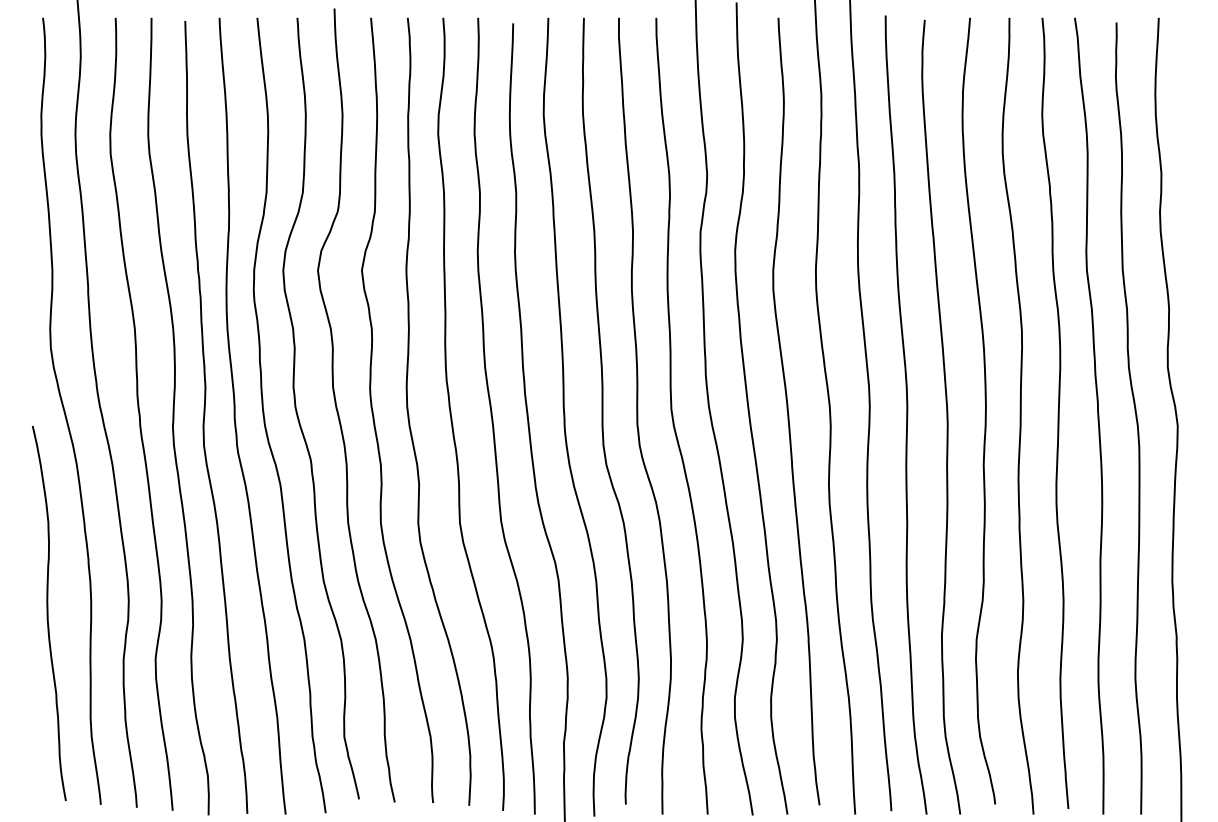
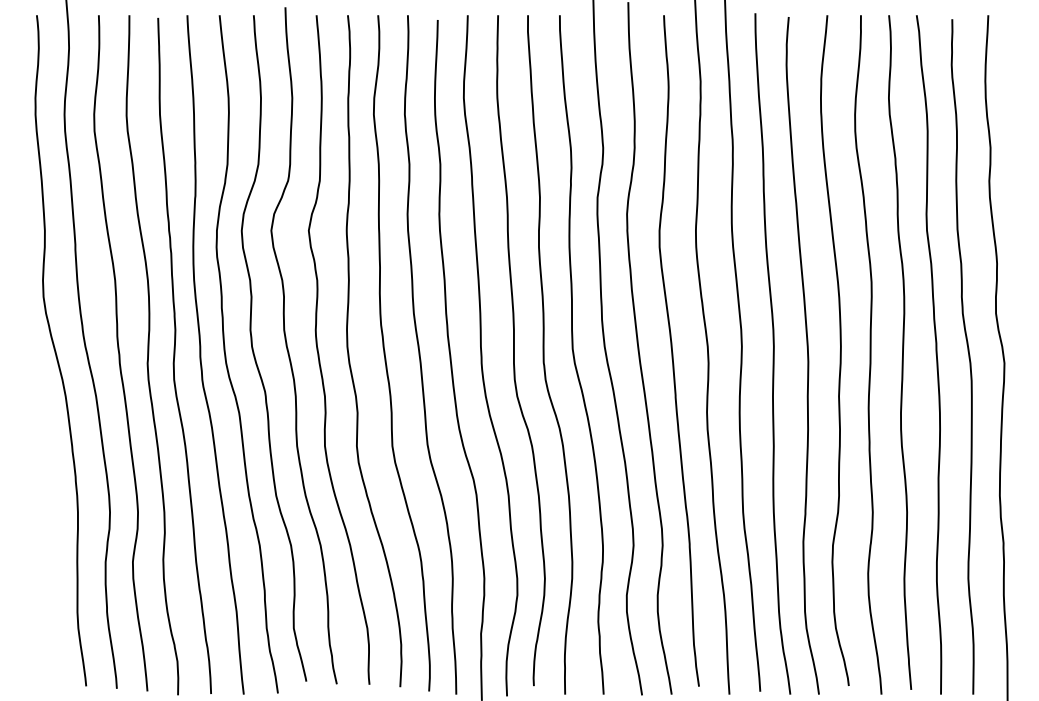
curve: (48, 612) -> (41, 522), removed

